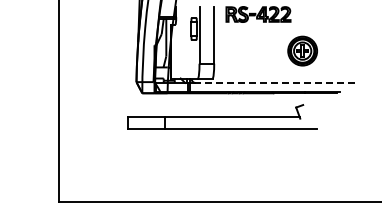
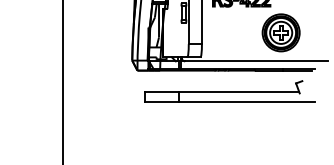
part: (302, 50) -> (281, 32), size x1.43
line: (275, 82) -> (256, 60), dashed -> solid
part: (222, 116) -> (230, 91), moved

